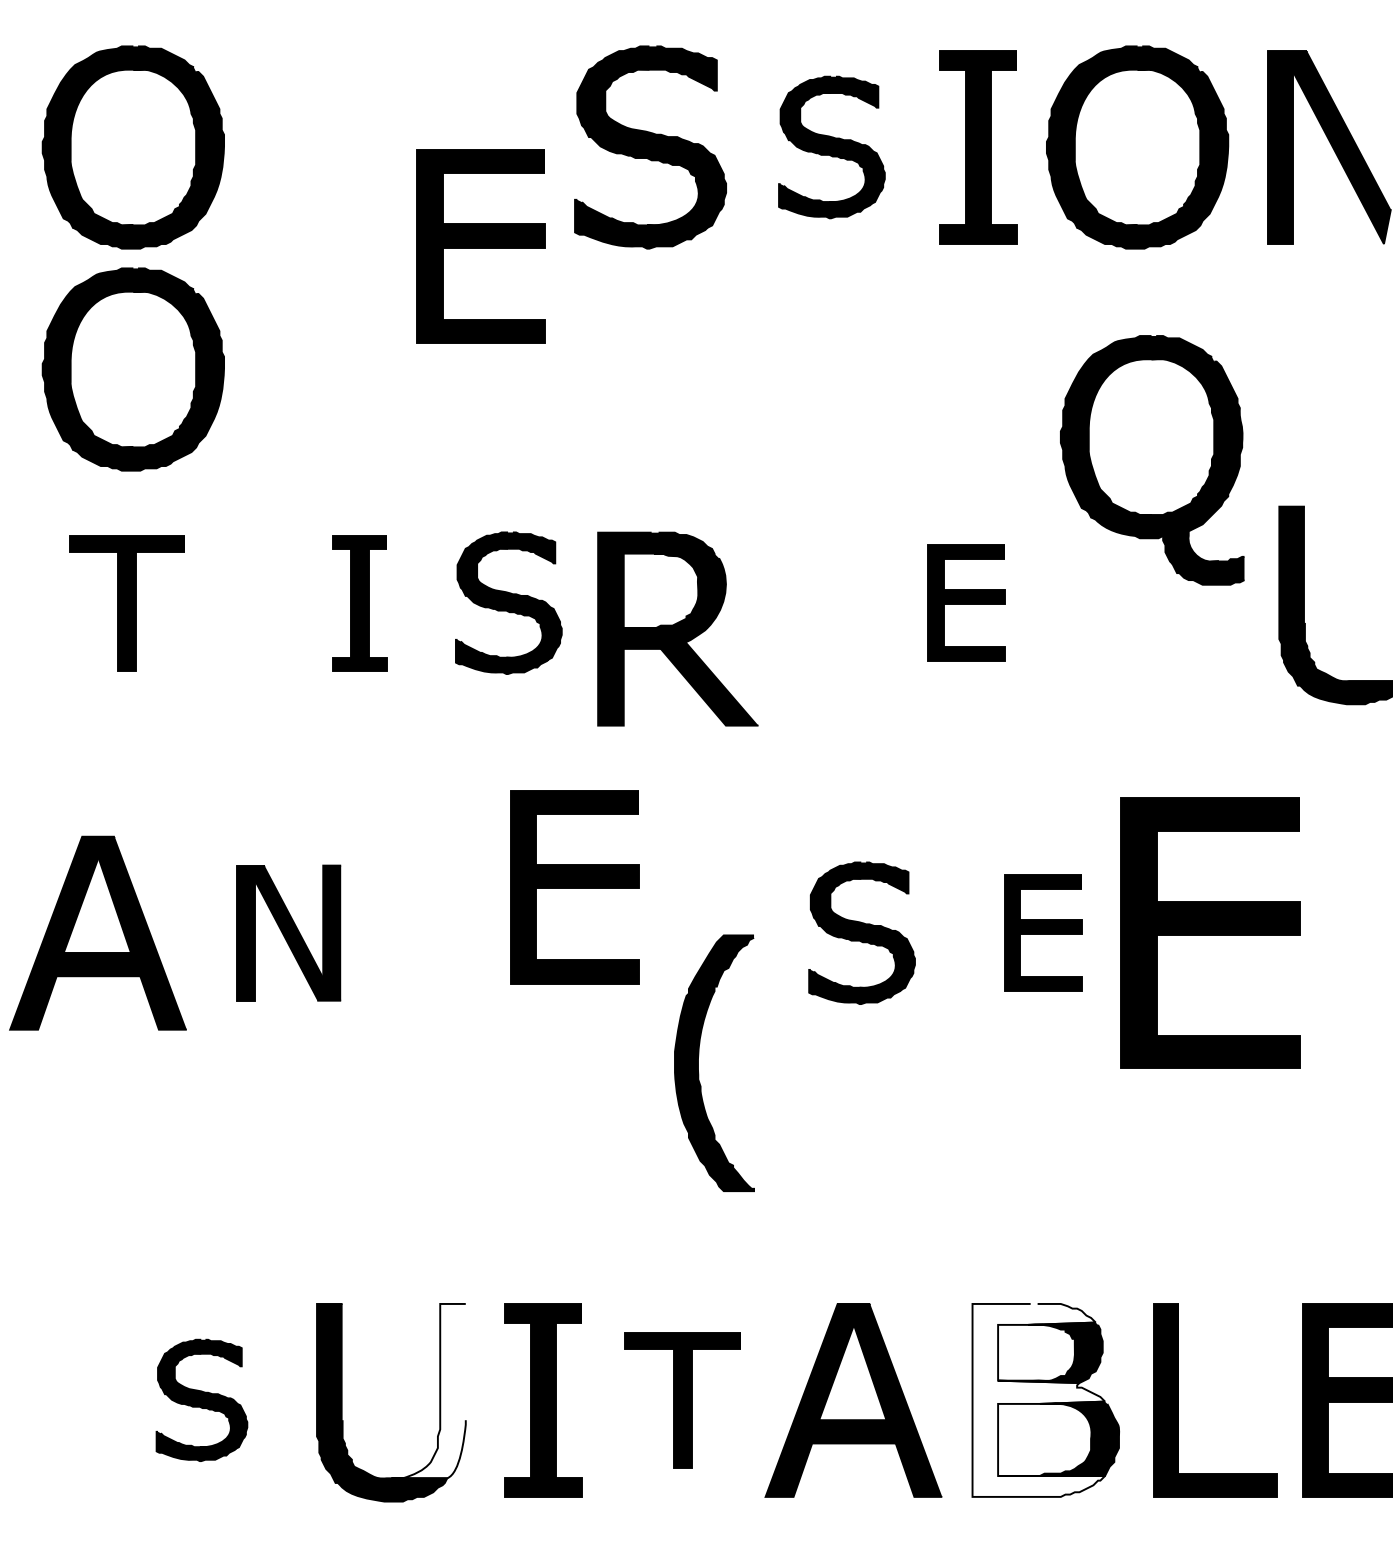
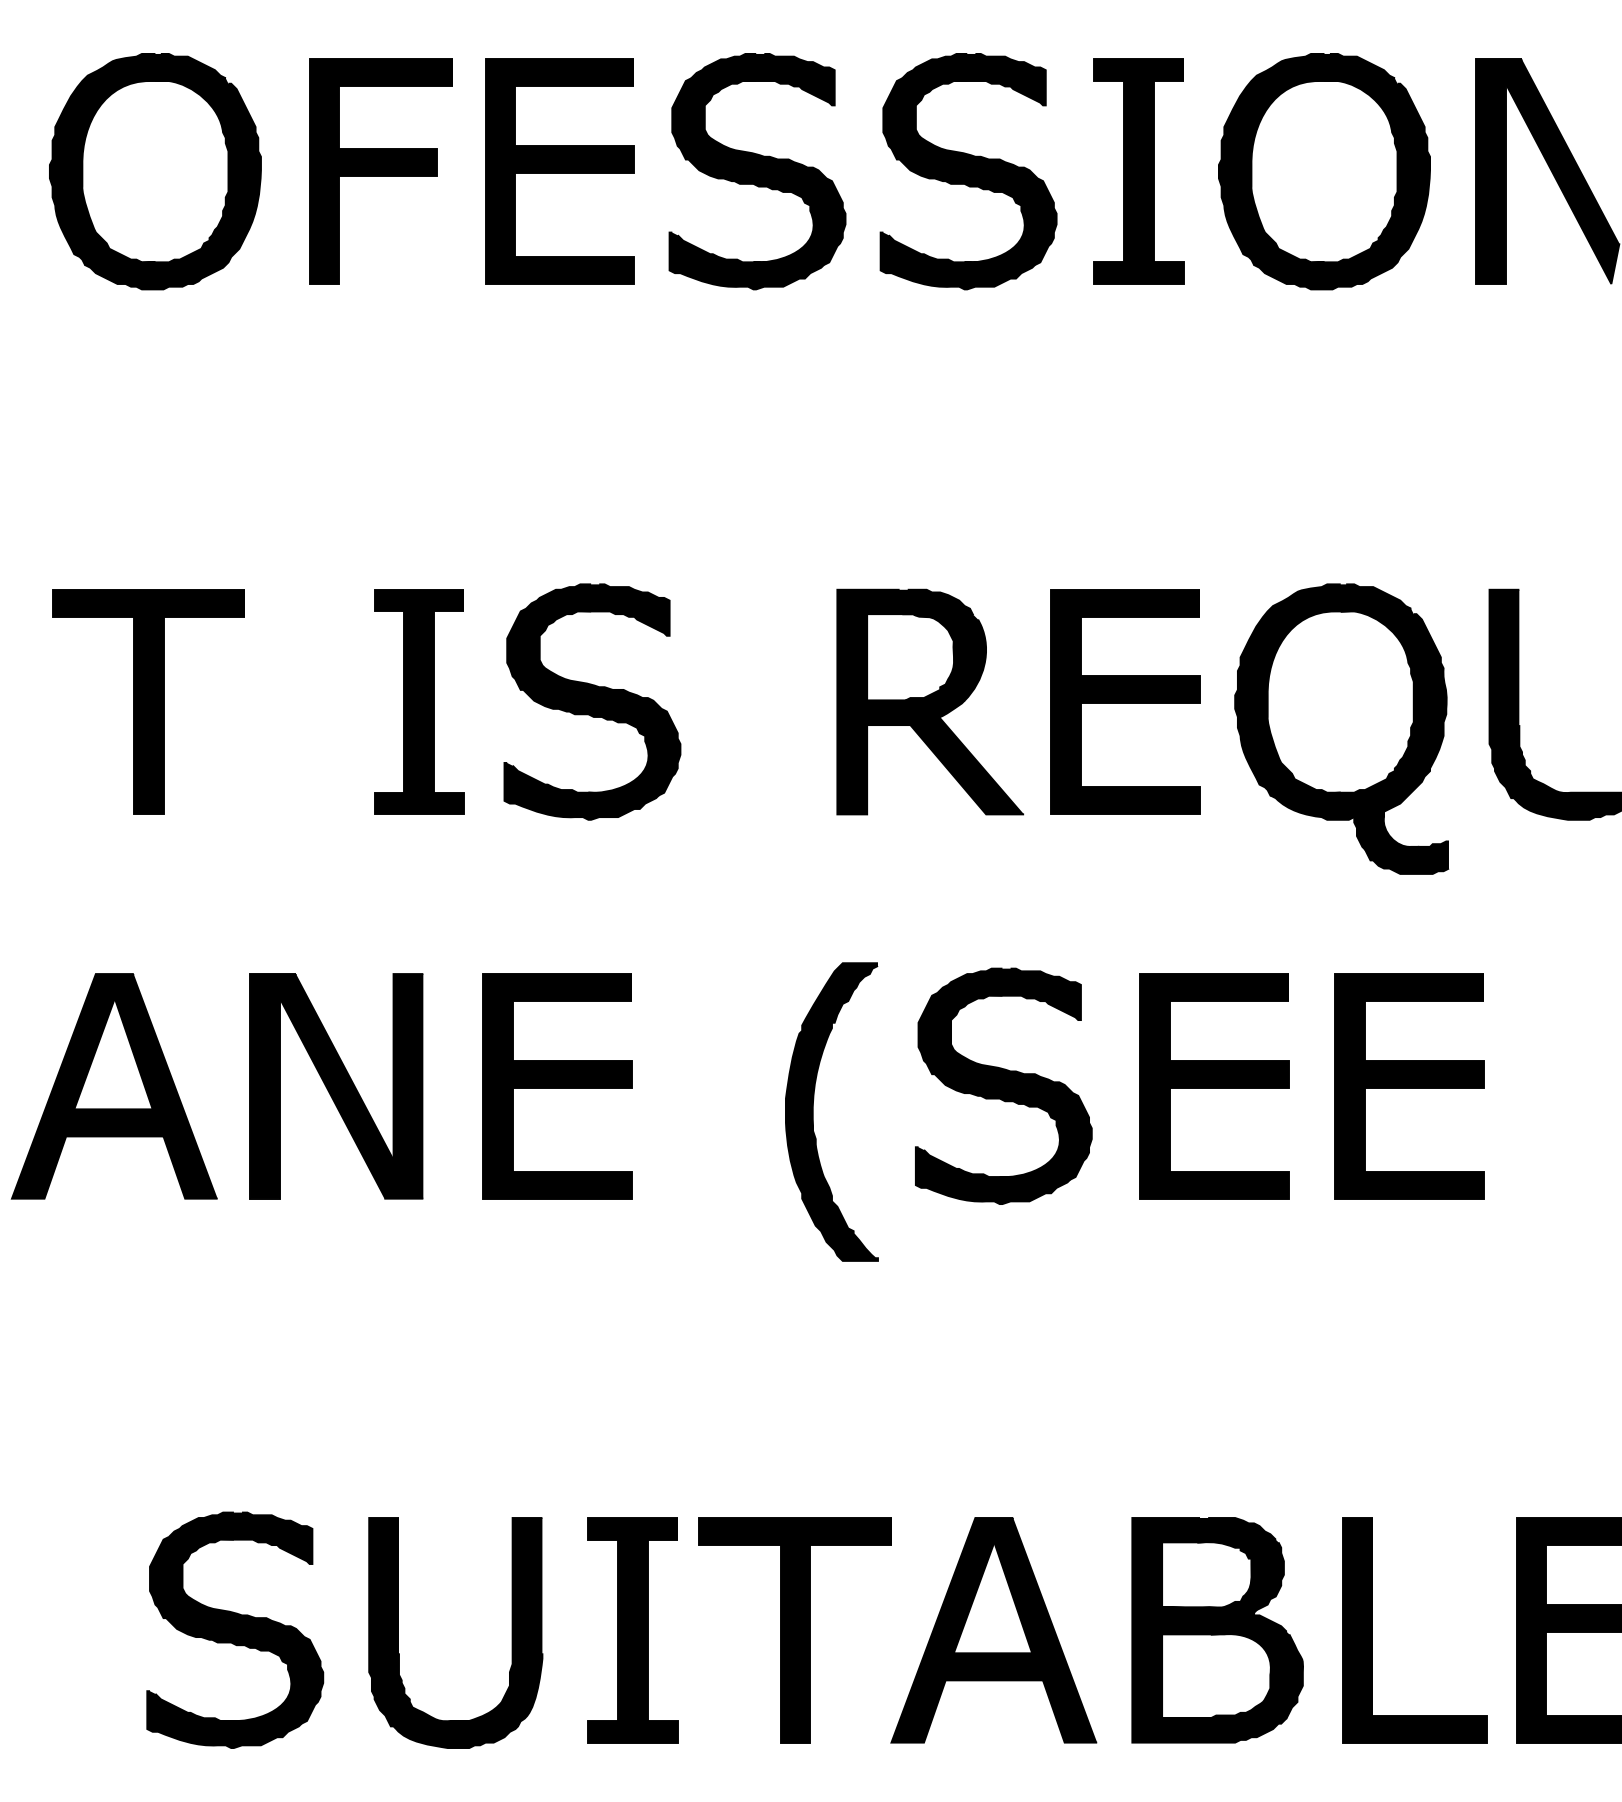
part: (326, 147) -> (380, 171), added
part: (831, 147) -> (968, 171), size x1.43
part: (480, 246) -> (559, 171), moved
part: (132, 369) -> (154, 430), removed
part: (1152, 460) -> (1341, 729), moved
part: (126, 603) -> (147, 702), size x1.43
part: (359, 603) -> (418, 702), size x1.43
part: (508, 603) -> (592, 702), size x1.43
part: (966, 603) -> (1125, 702), size x1.67
part: (677, 628) -> (929, 701), moved
part: (574, 887) -> (557, 1086), moved
part: (288, 932) -> (336, 1085), size x1.43
part: (861, 933) -> (1003, 1086), size x1.43
part: (1043, 933) -> (1214, 1086), size x1.67
part: (1210, 933) -> (1409, 1086), size x0.71
part: (698, 1062) -> (813, 1111), moved
fill: (428, 1390) -> (498, 1618), added
fill: (1038, 1399) -> (1209, 1629), added
part: (201, 1400) -> (234, 1630), size x1.67
part: (682, 1400) -> (794, 1630), size x1.43

